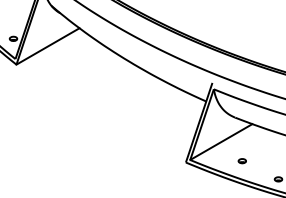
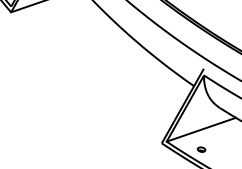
part: (241, 161) -> (200, 149), moved

